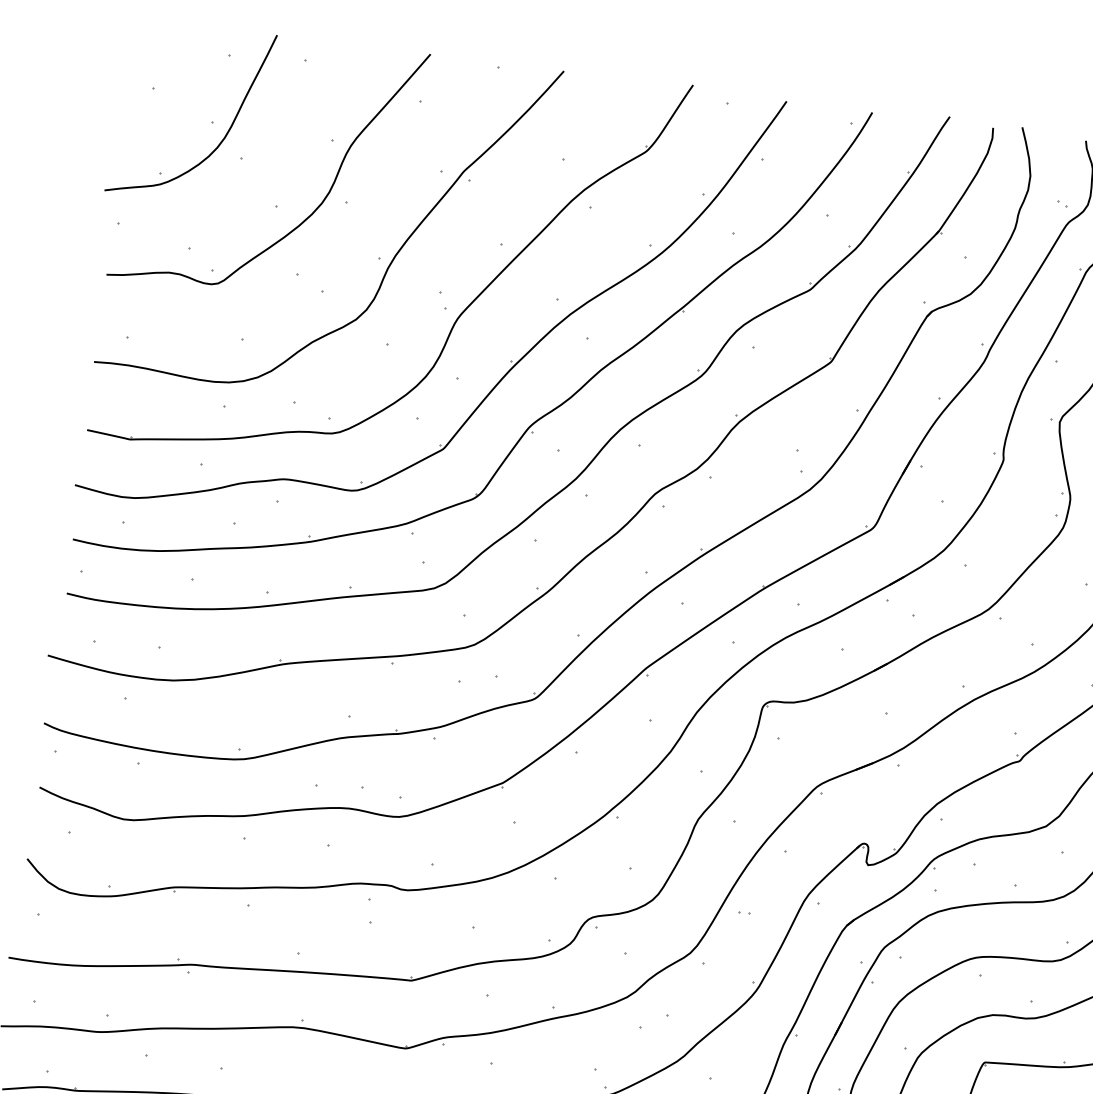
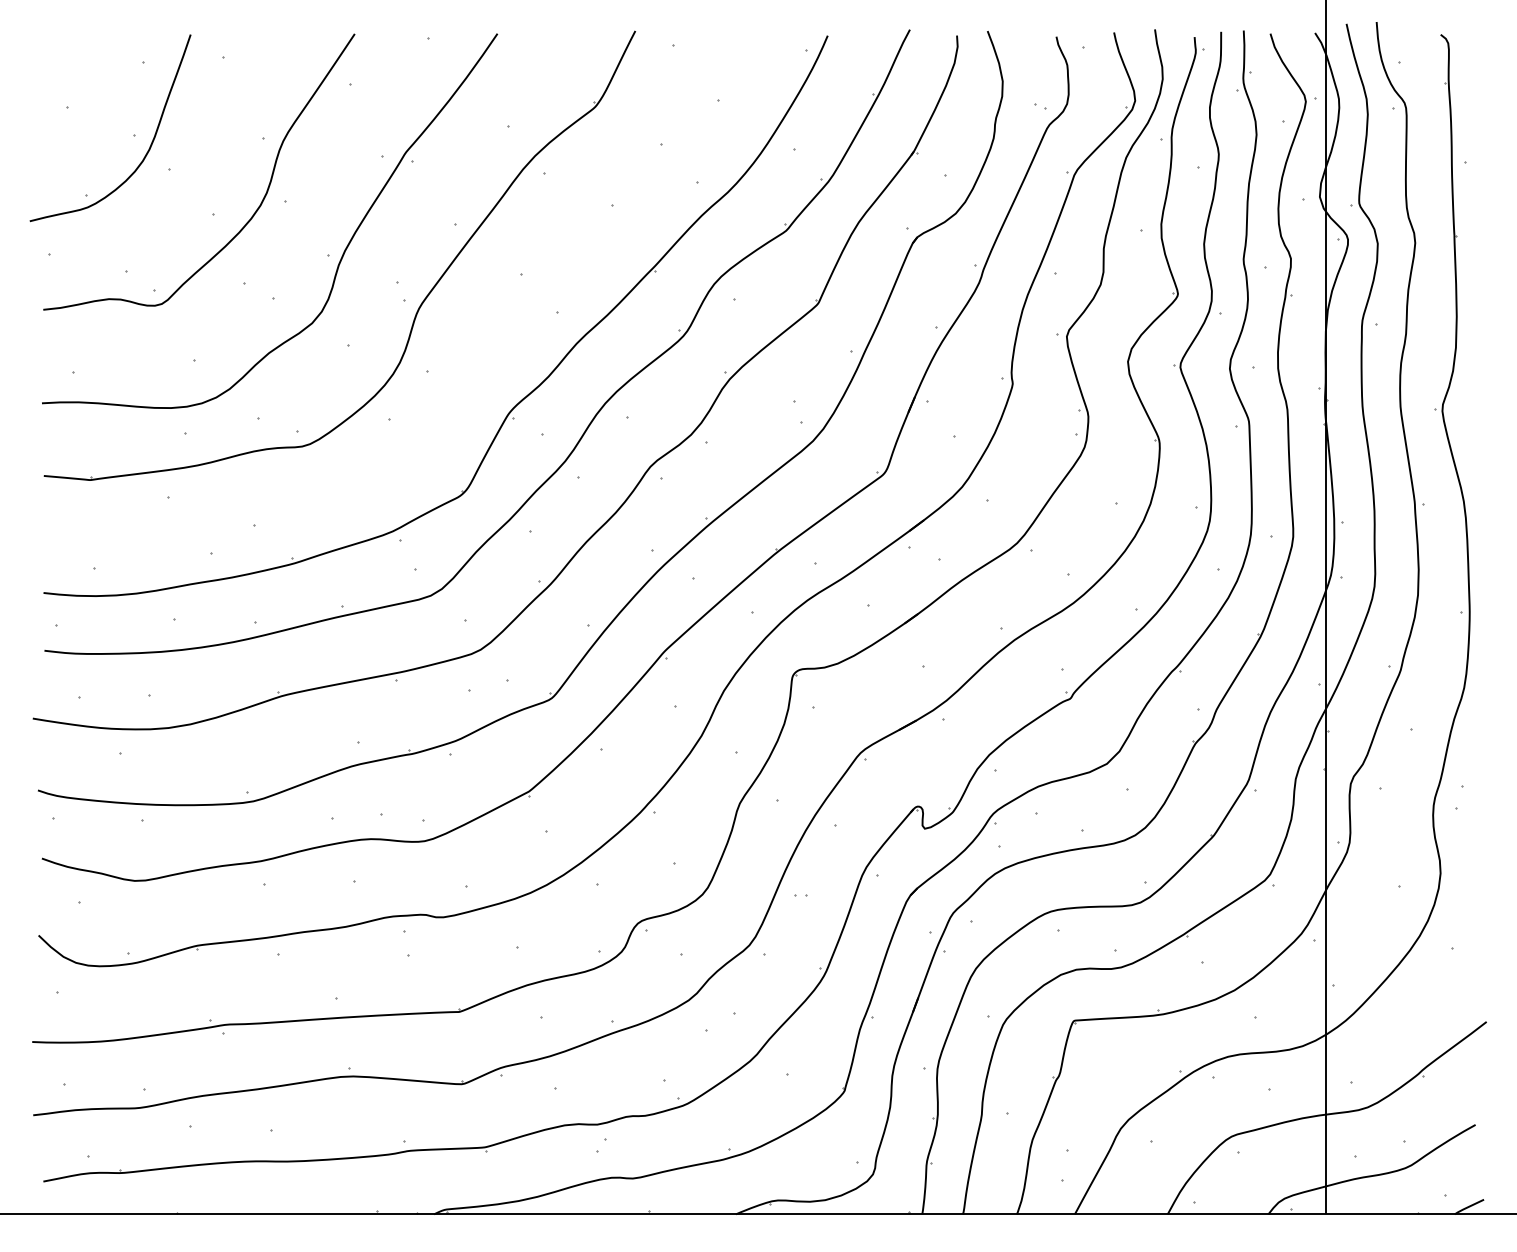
part: (510, 361) -> (480, 346), removed

